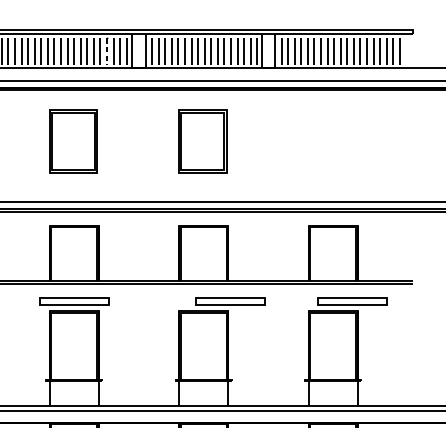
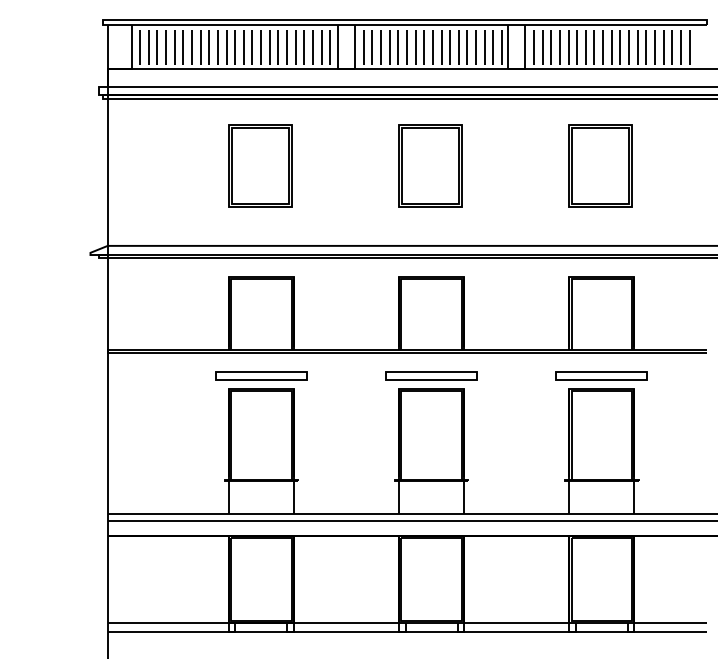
line: (107, 51) -> (304, 47), dashed -> solid
part: (332, 141) -> (600, 165), added
part: (230, 300) -> (431, 375), moved
part: (352, 300) -> (601, 375), moved

